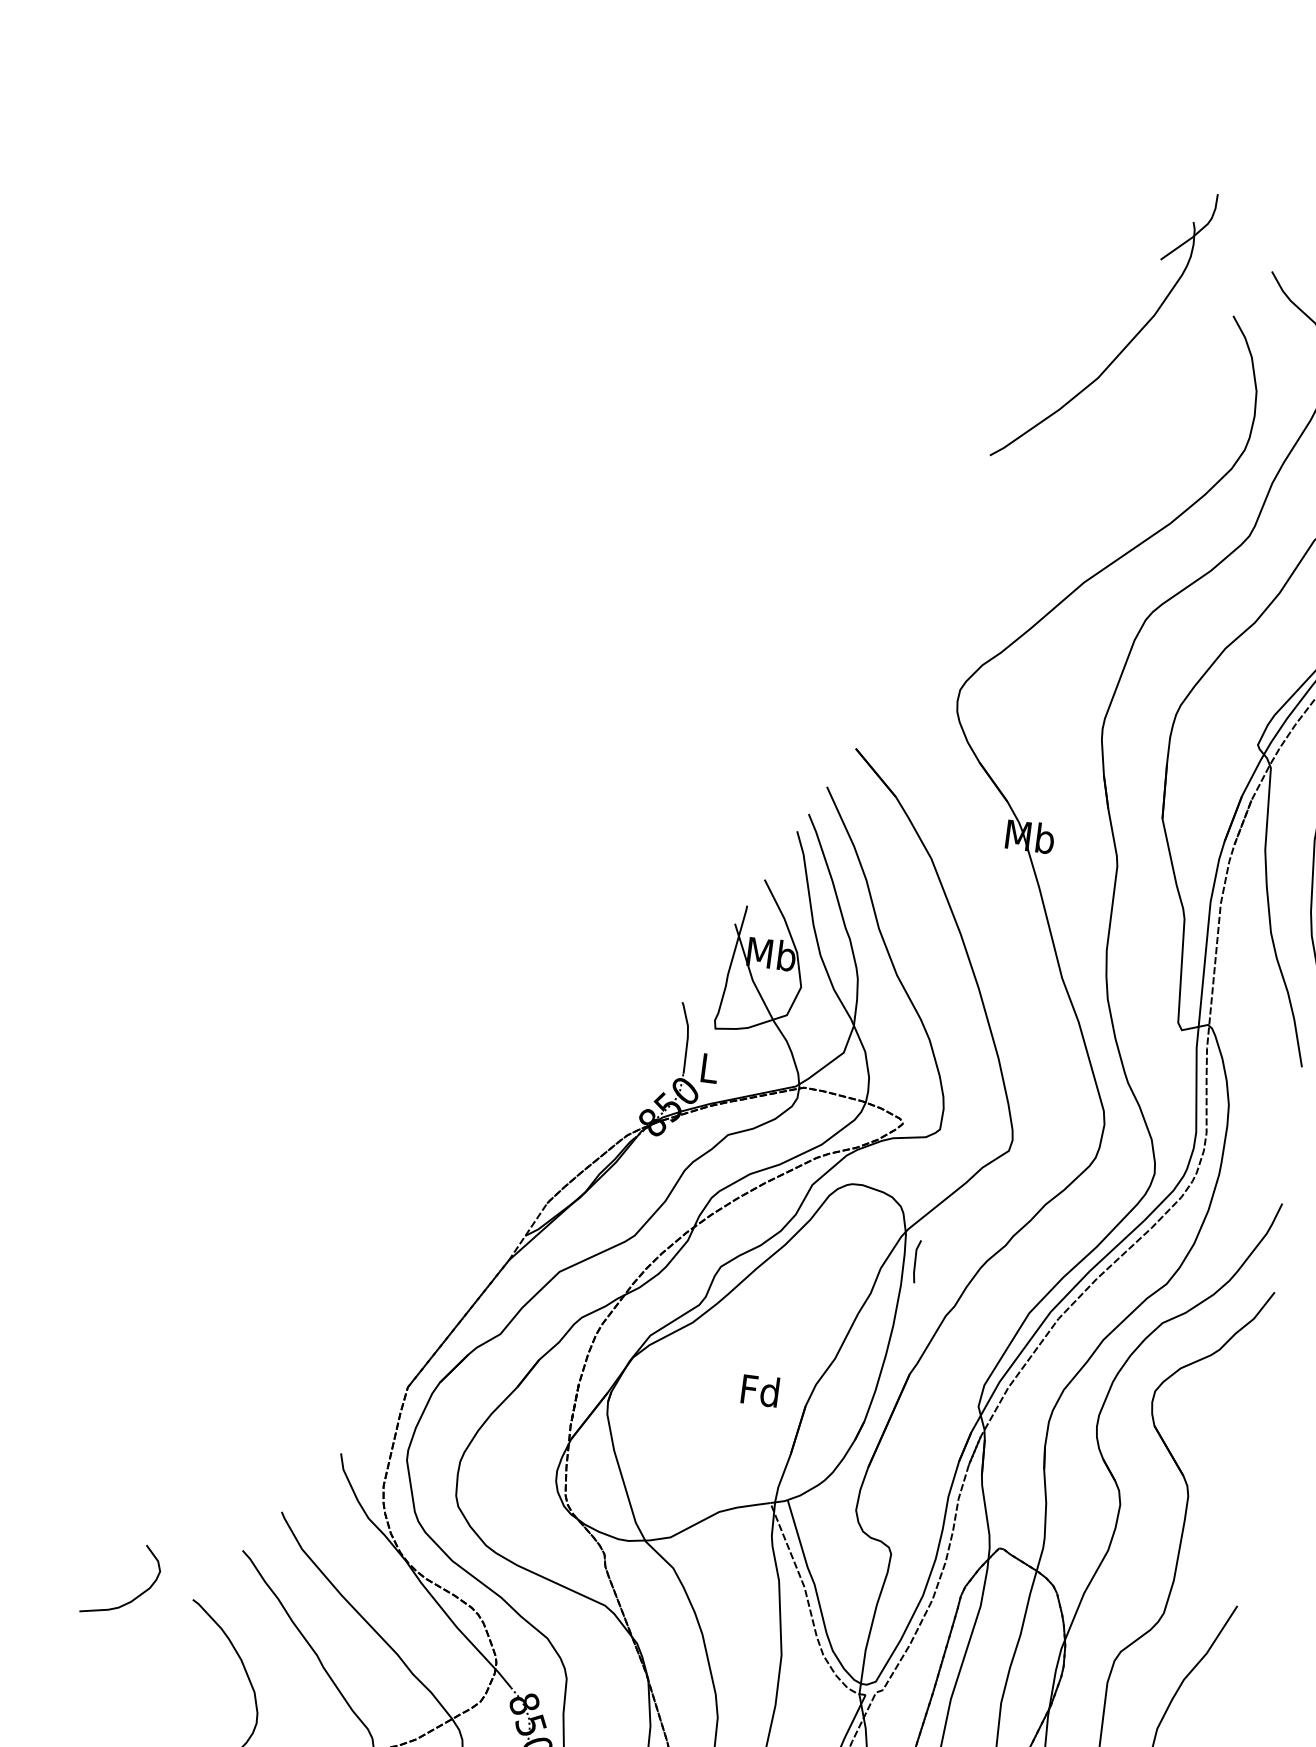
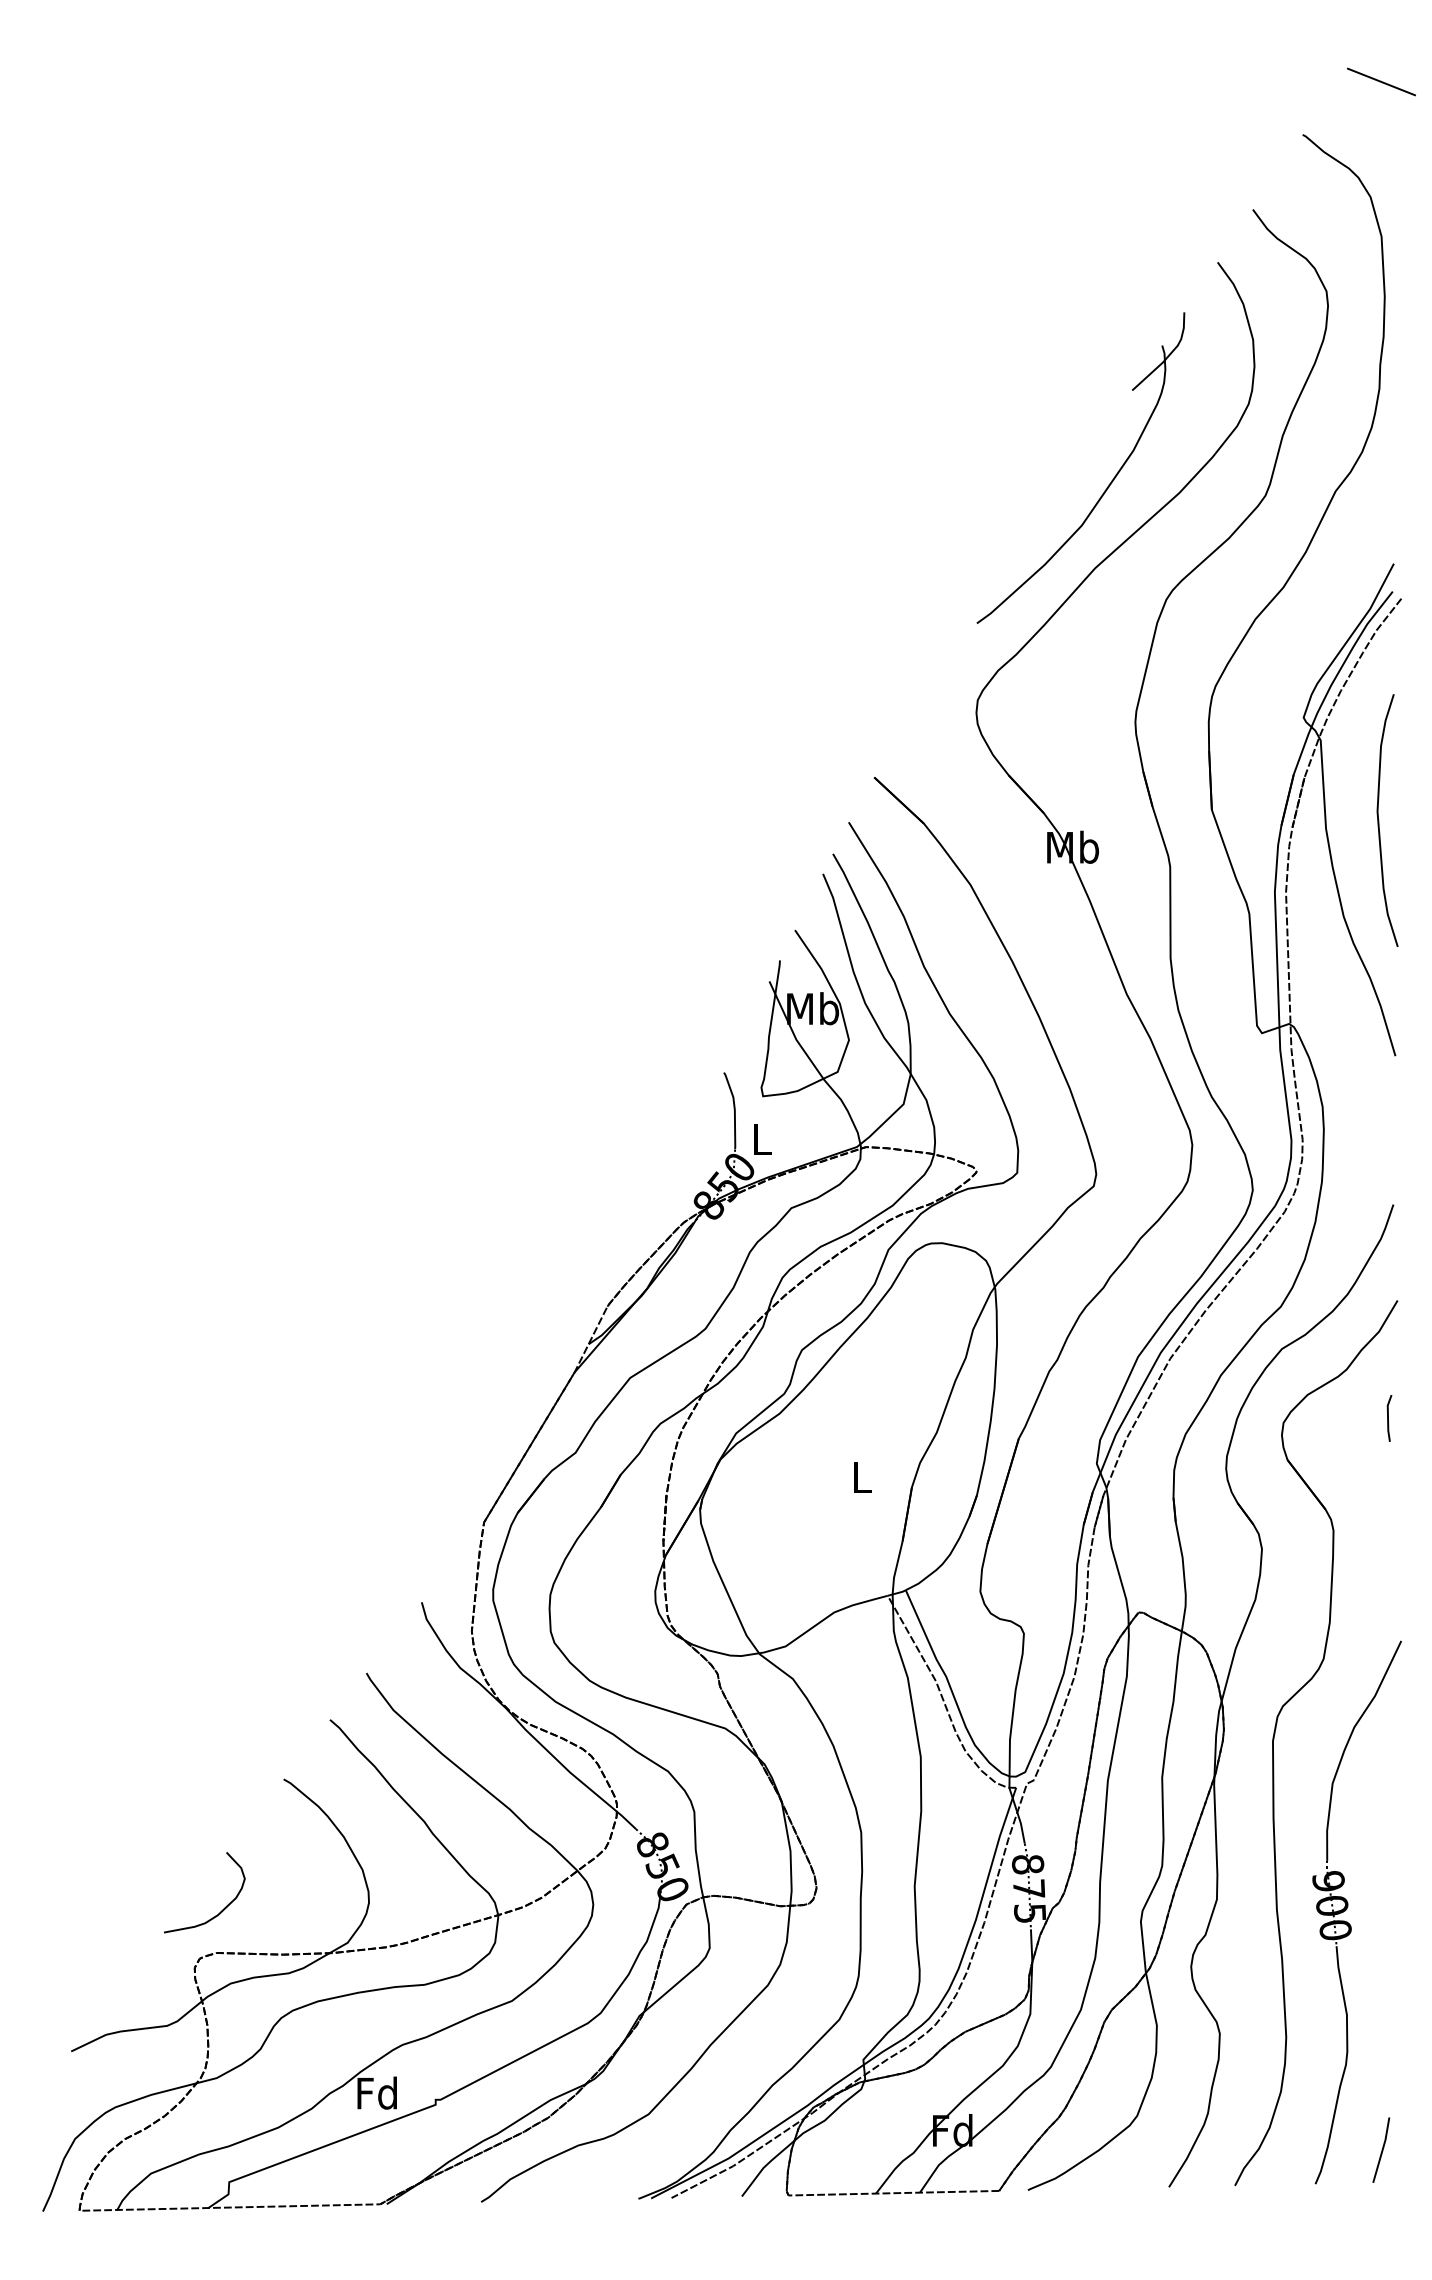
part: (1125, 345) -> (1106, 487), moved
line: (915, 1261) -> (1388, 1418), moved
text: (759, 1390) -> (860, 1476), Fd -> L
curve: (135, 1597) -> (222, 1909), moved

